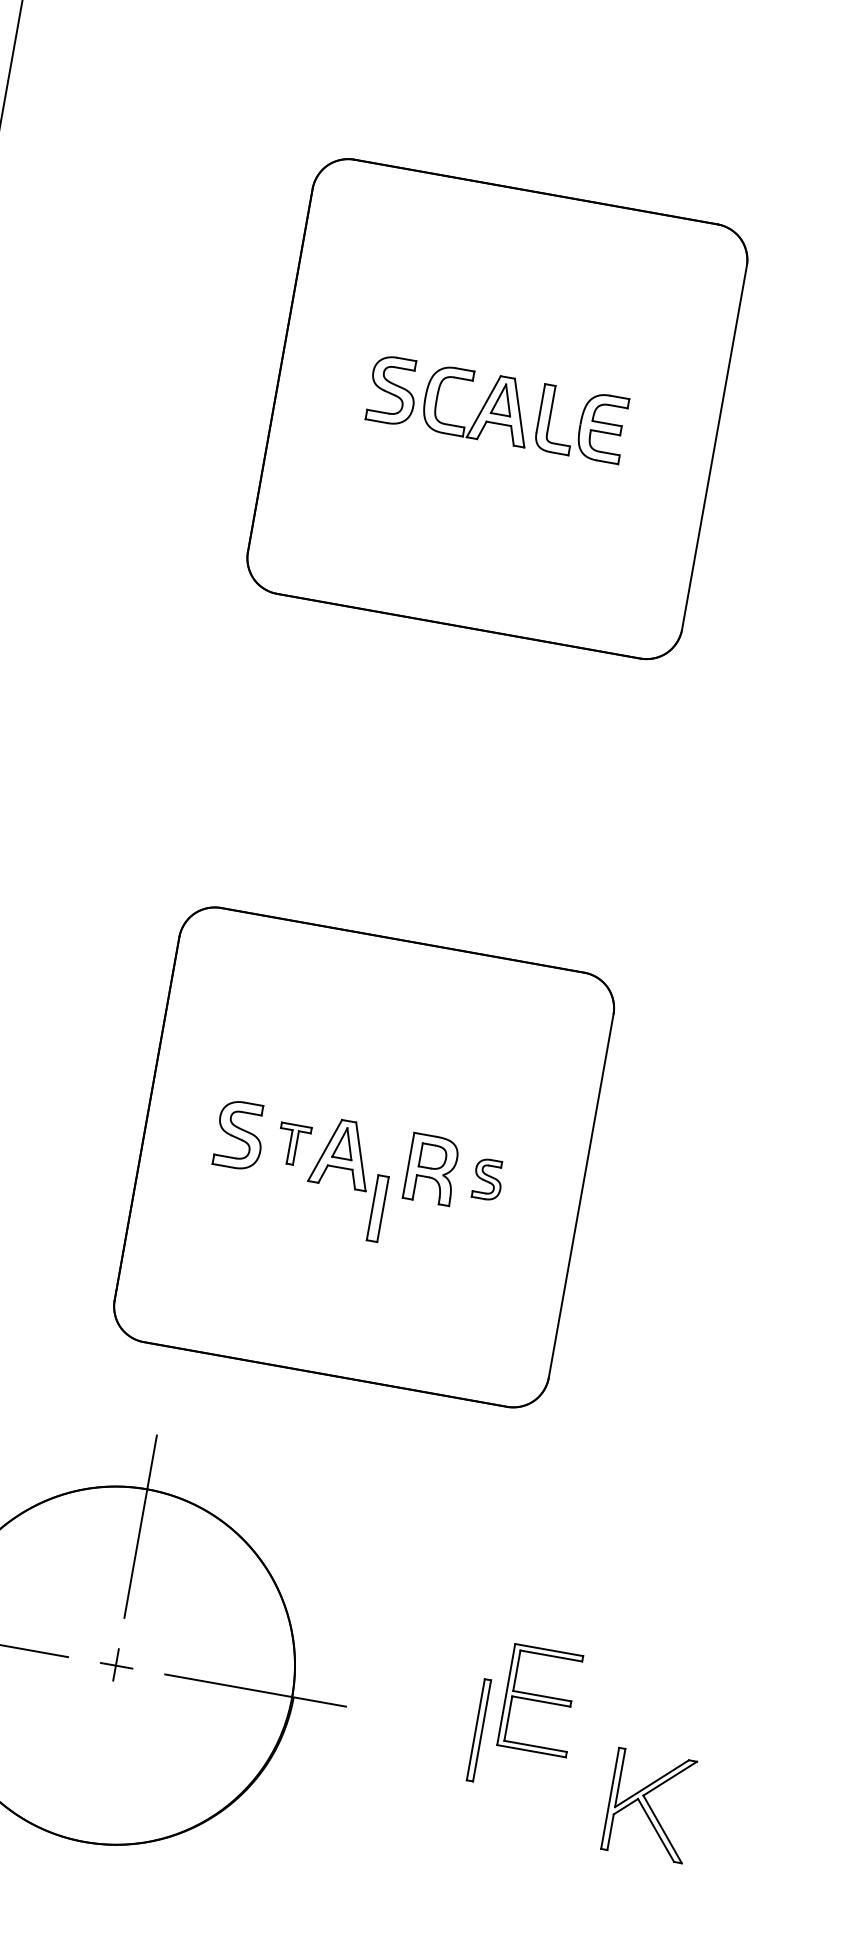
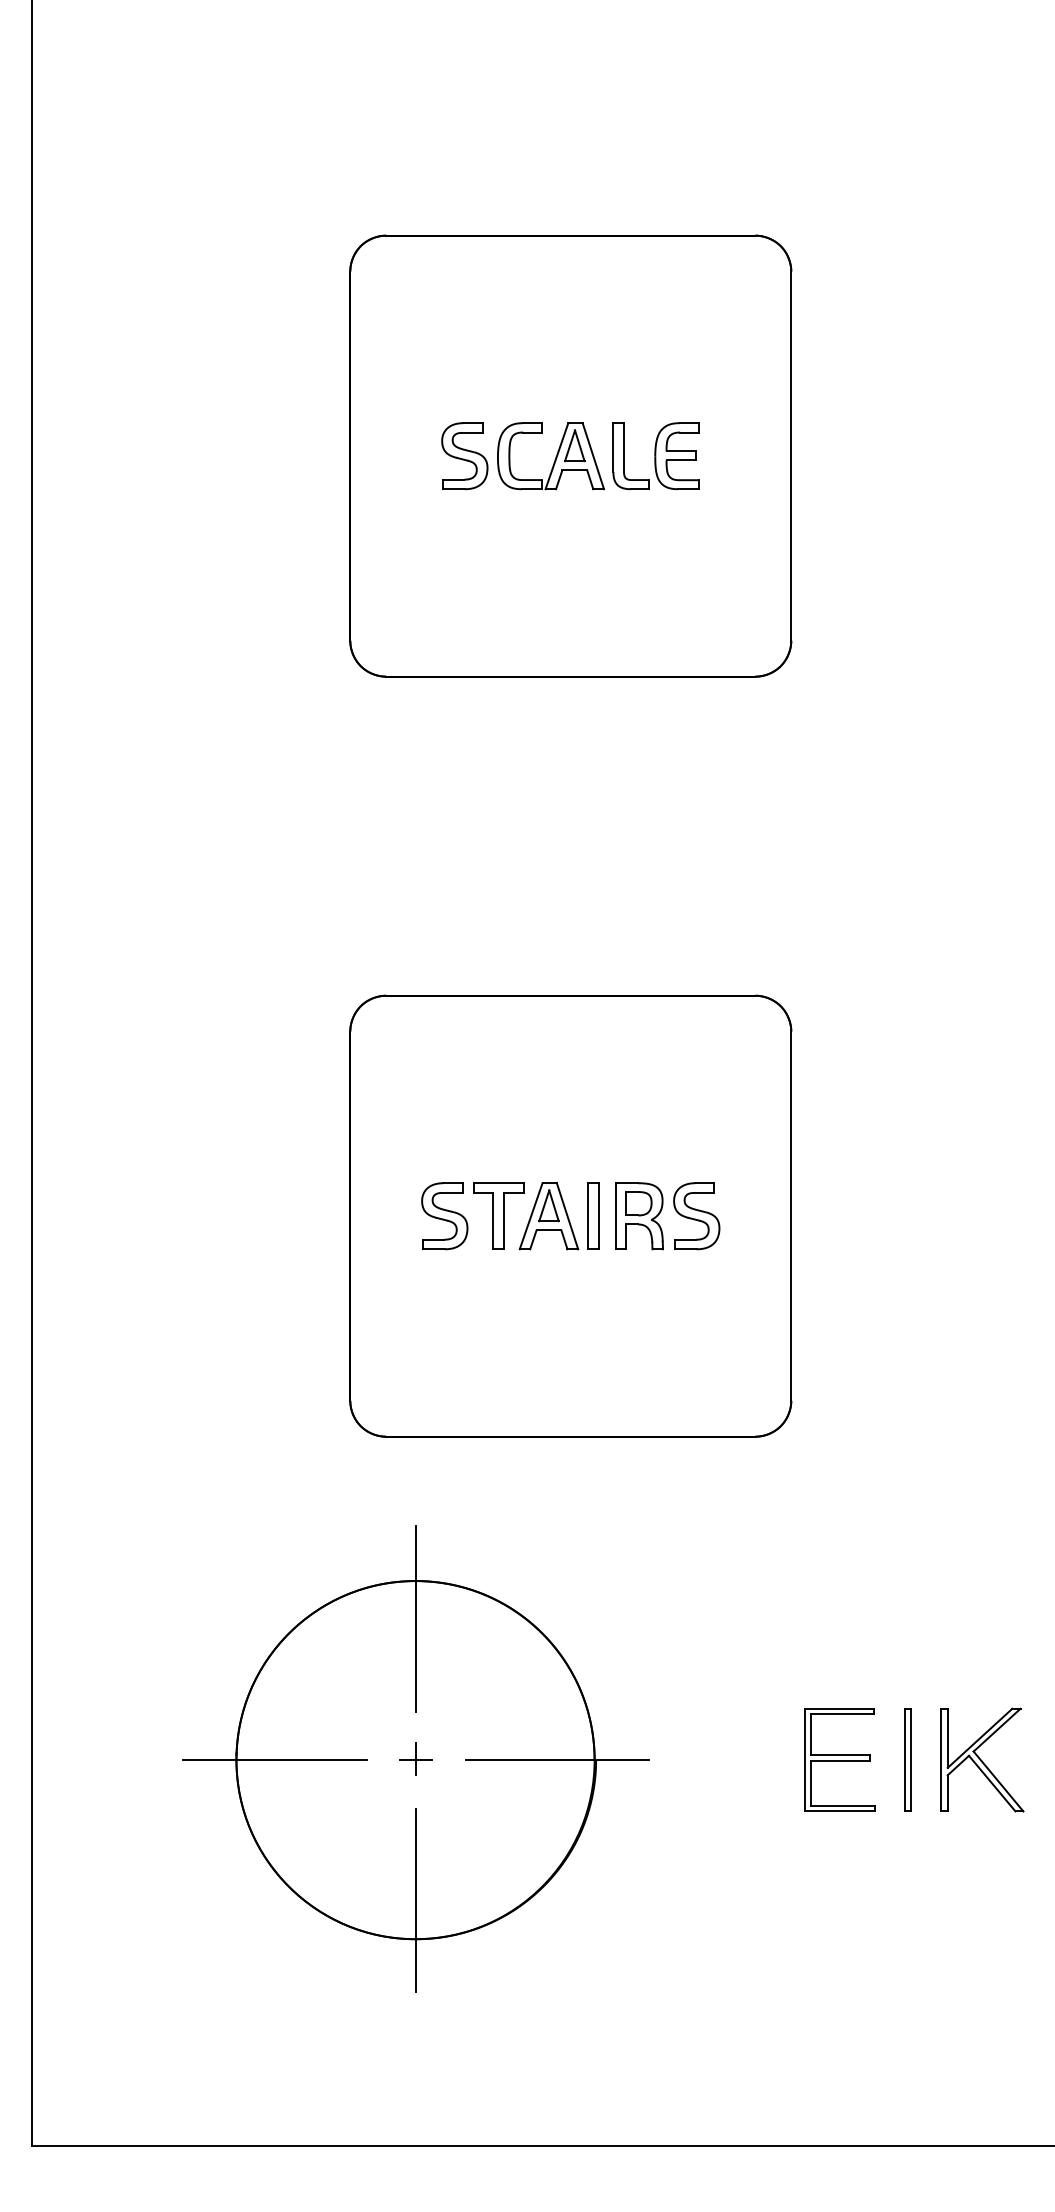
part: (293, 1144) -> (498, 1215), size x1.67
part: (487, 1179) -> (696, 1216), size x1.67
part: (378, 1207) -> (593, 1215), moved
part: (540, 1700) -> (839, 1759), moved
part: (478, 1729) -> (907, 1759), moved
line: (91, 1803) -> (415, 1900), added
part: (650, 1804) -> (982, 1759), moved

